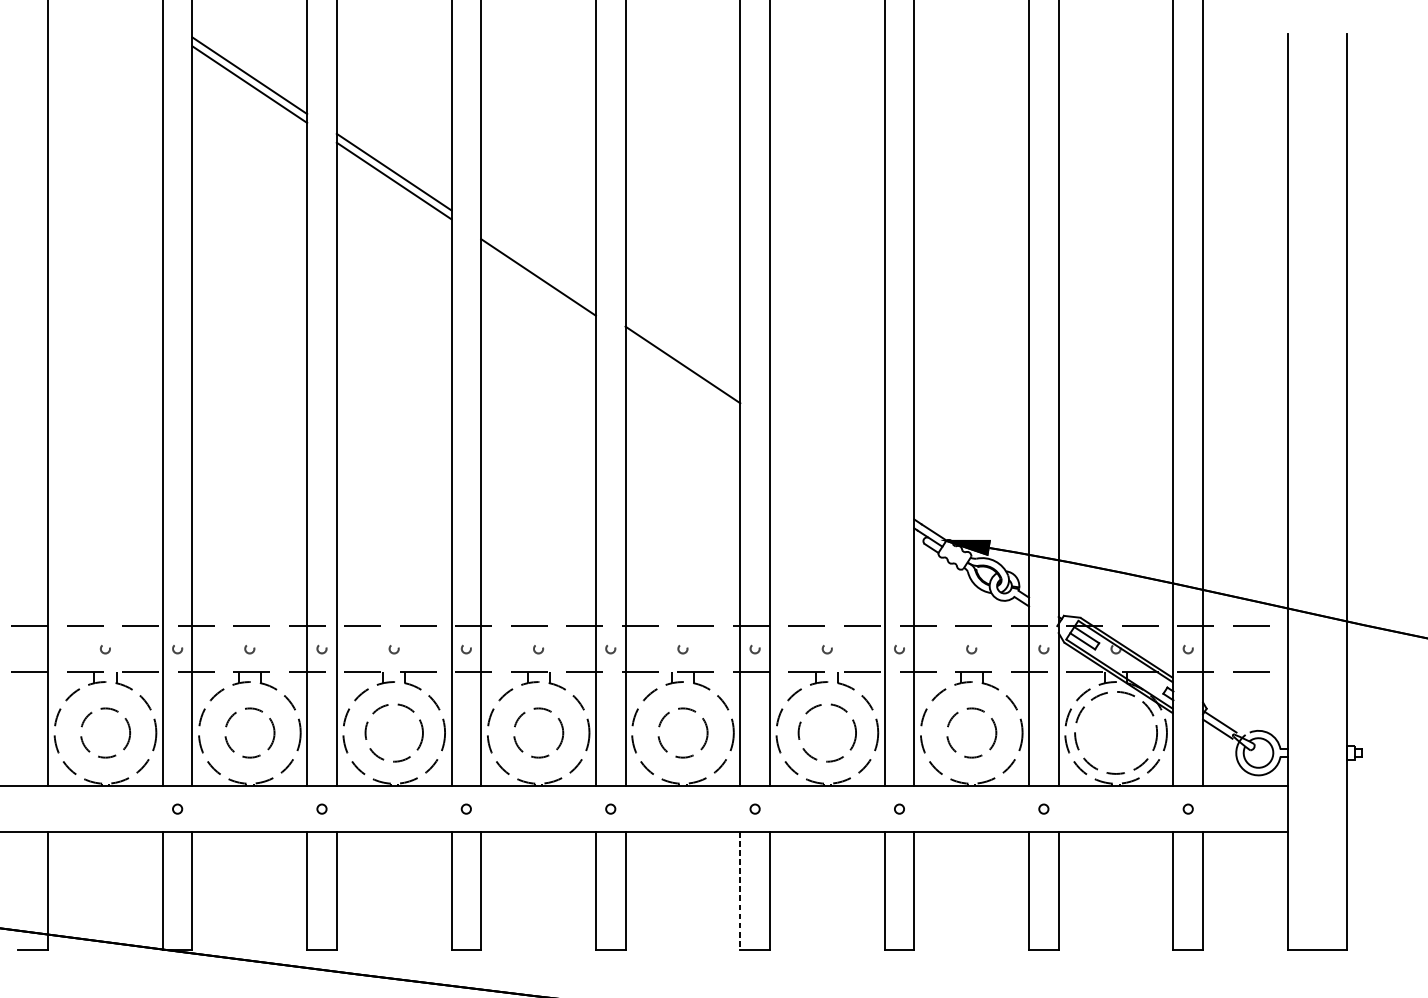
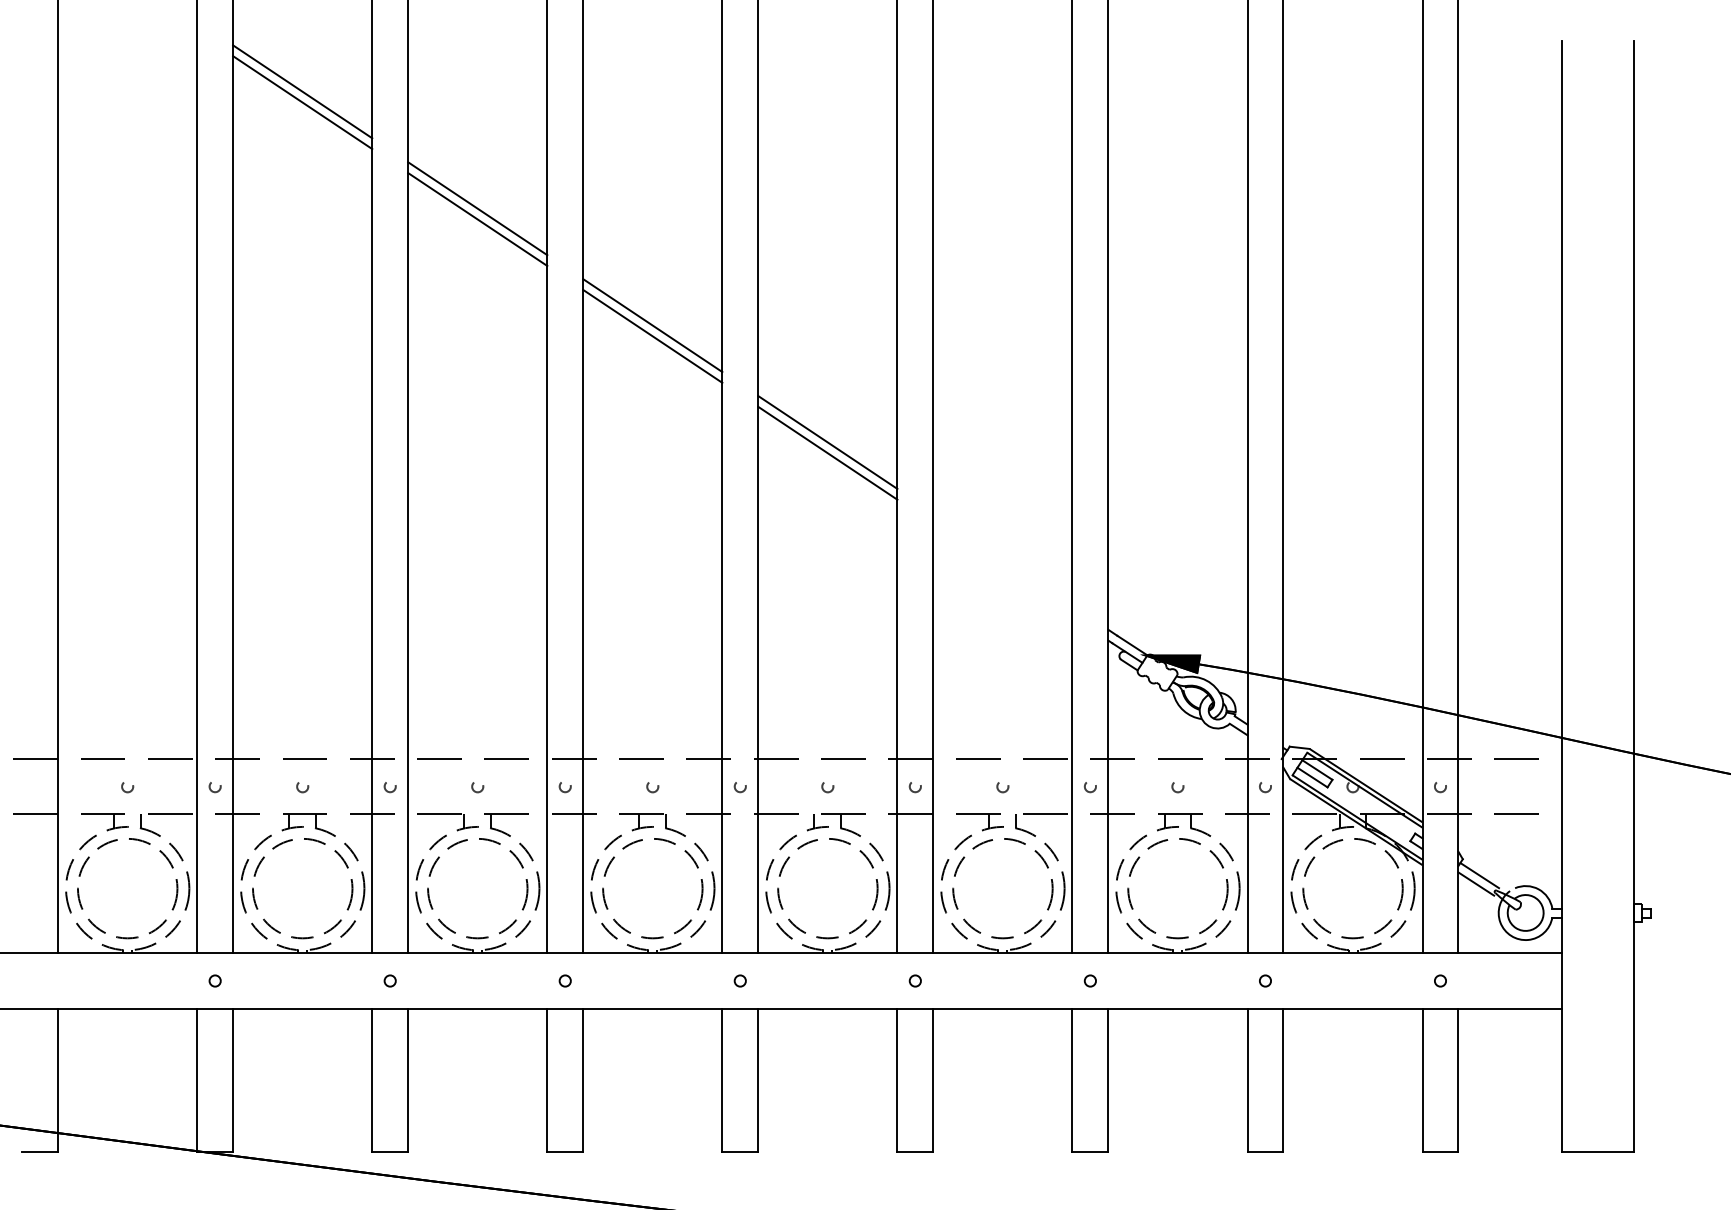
line: (538, 268) -> (652, 325), added
line: (682, 373) -> (827, 452), added
circle: (105, 732) -> (127, 888), size x1.67
circle: (249, 732) -> (302, 888), size x1.67
circle: (393, 732) -> (477, 888), size x1.43
circle: (538, 732) -> (652, 888), size x1.67
circle: (682, 732) -> (827, 888), size x1.67
circle: (826, 732) -> (1002, 888), size x1.43
circle: (971, 732) -> (1177, 888), size x1.67
line: (740, 891) -> (897, 1080), dashed -> solid

